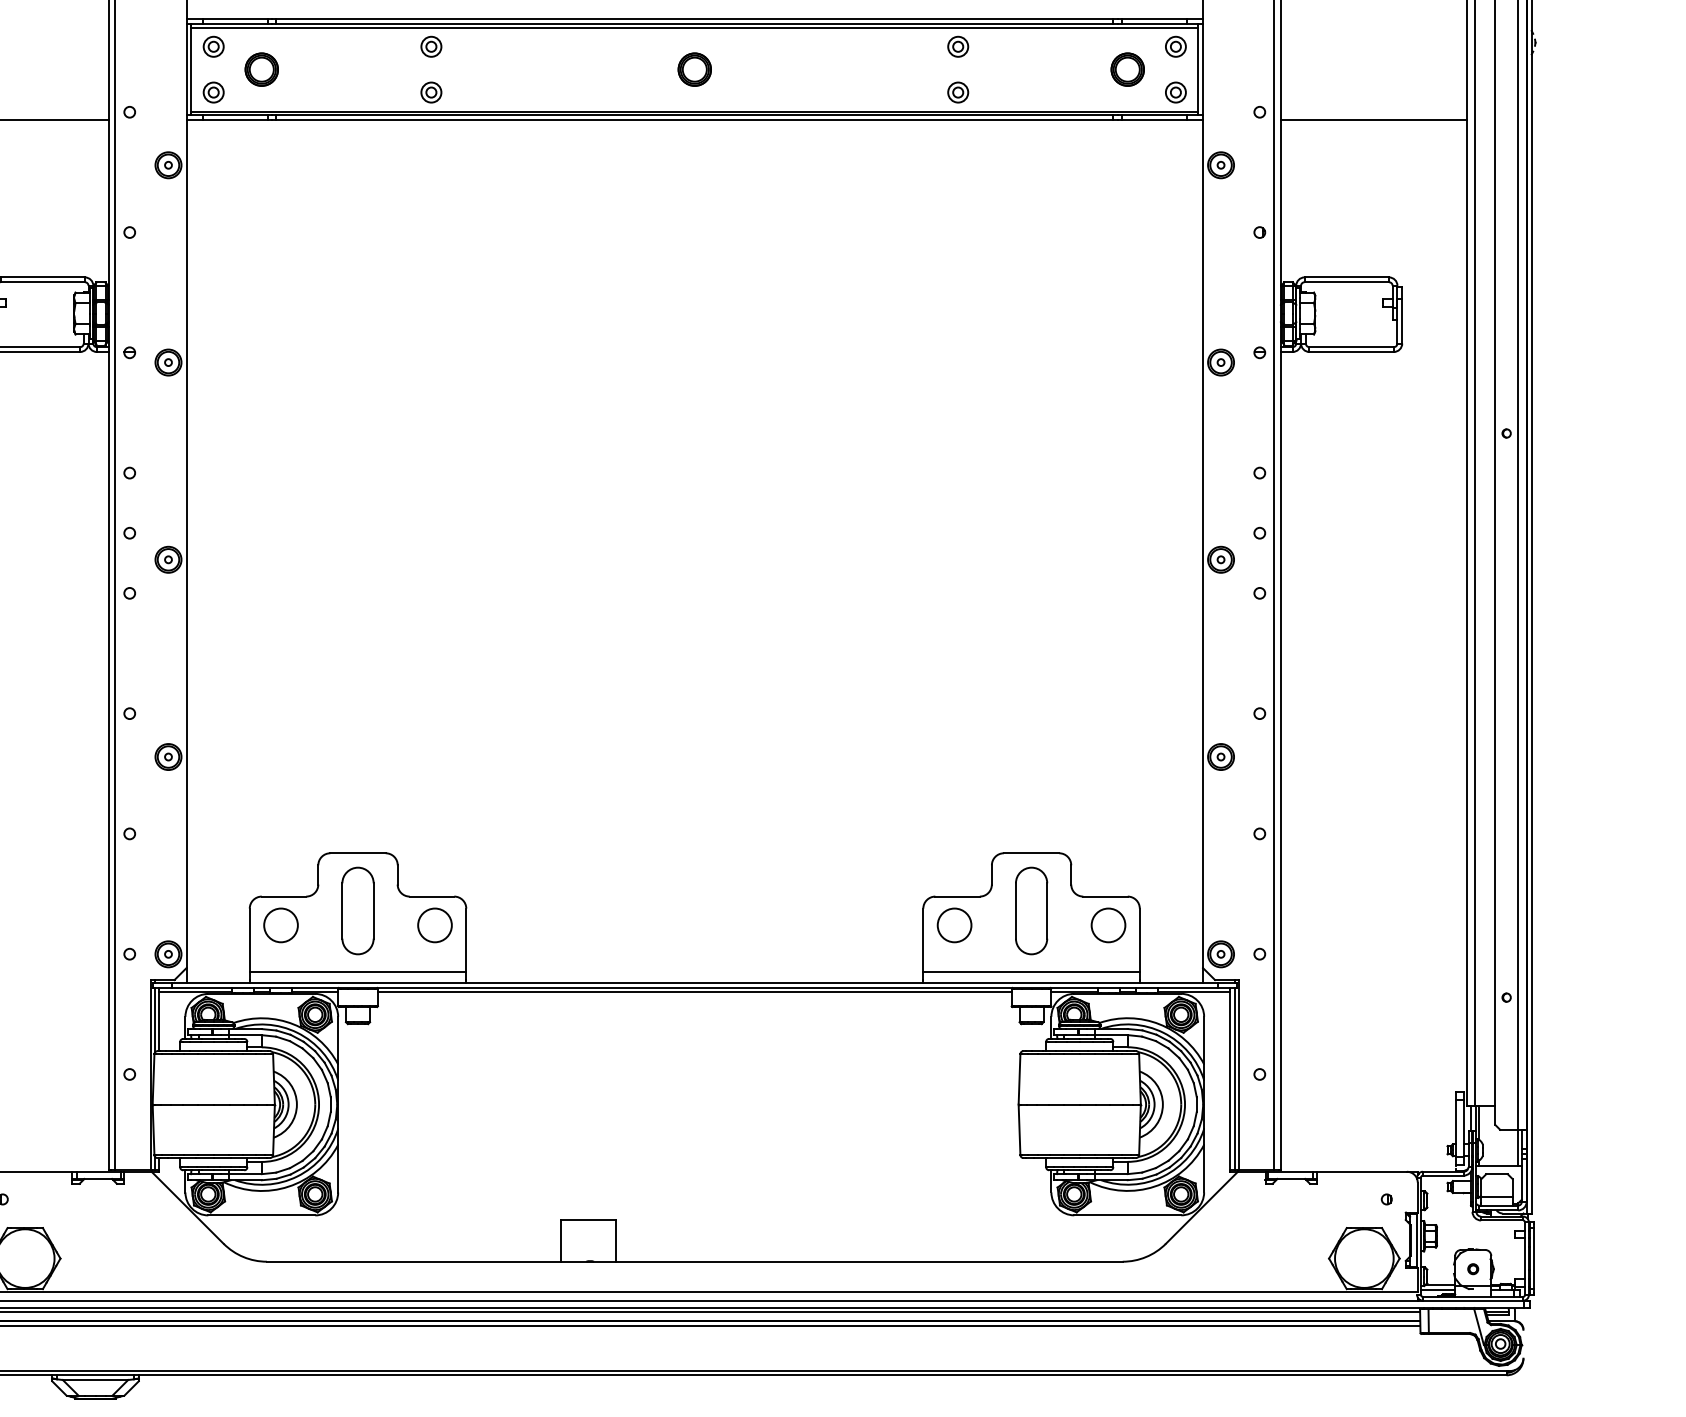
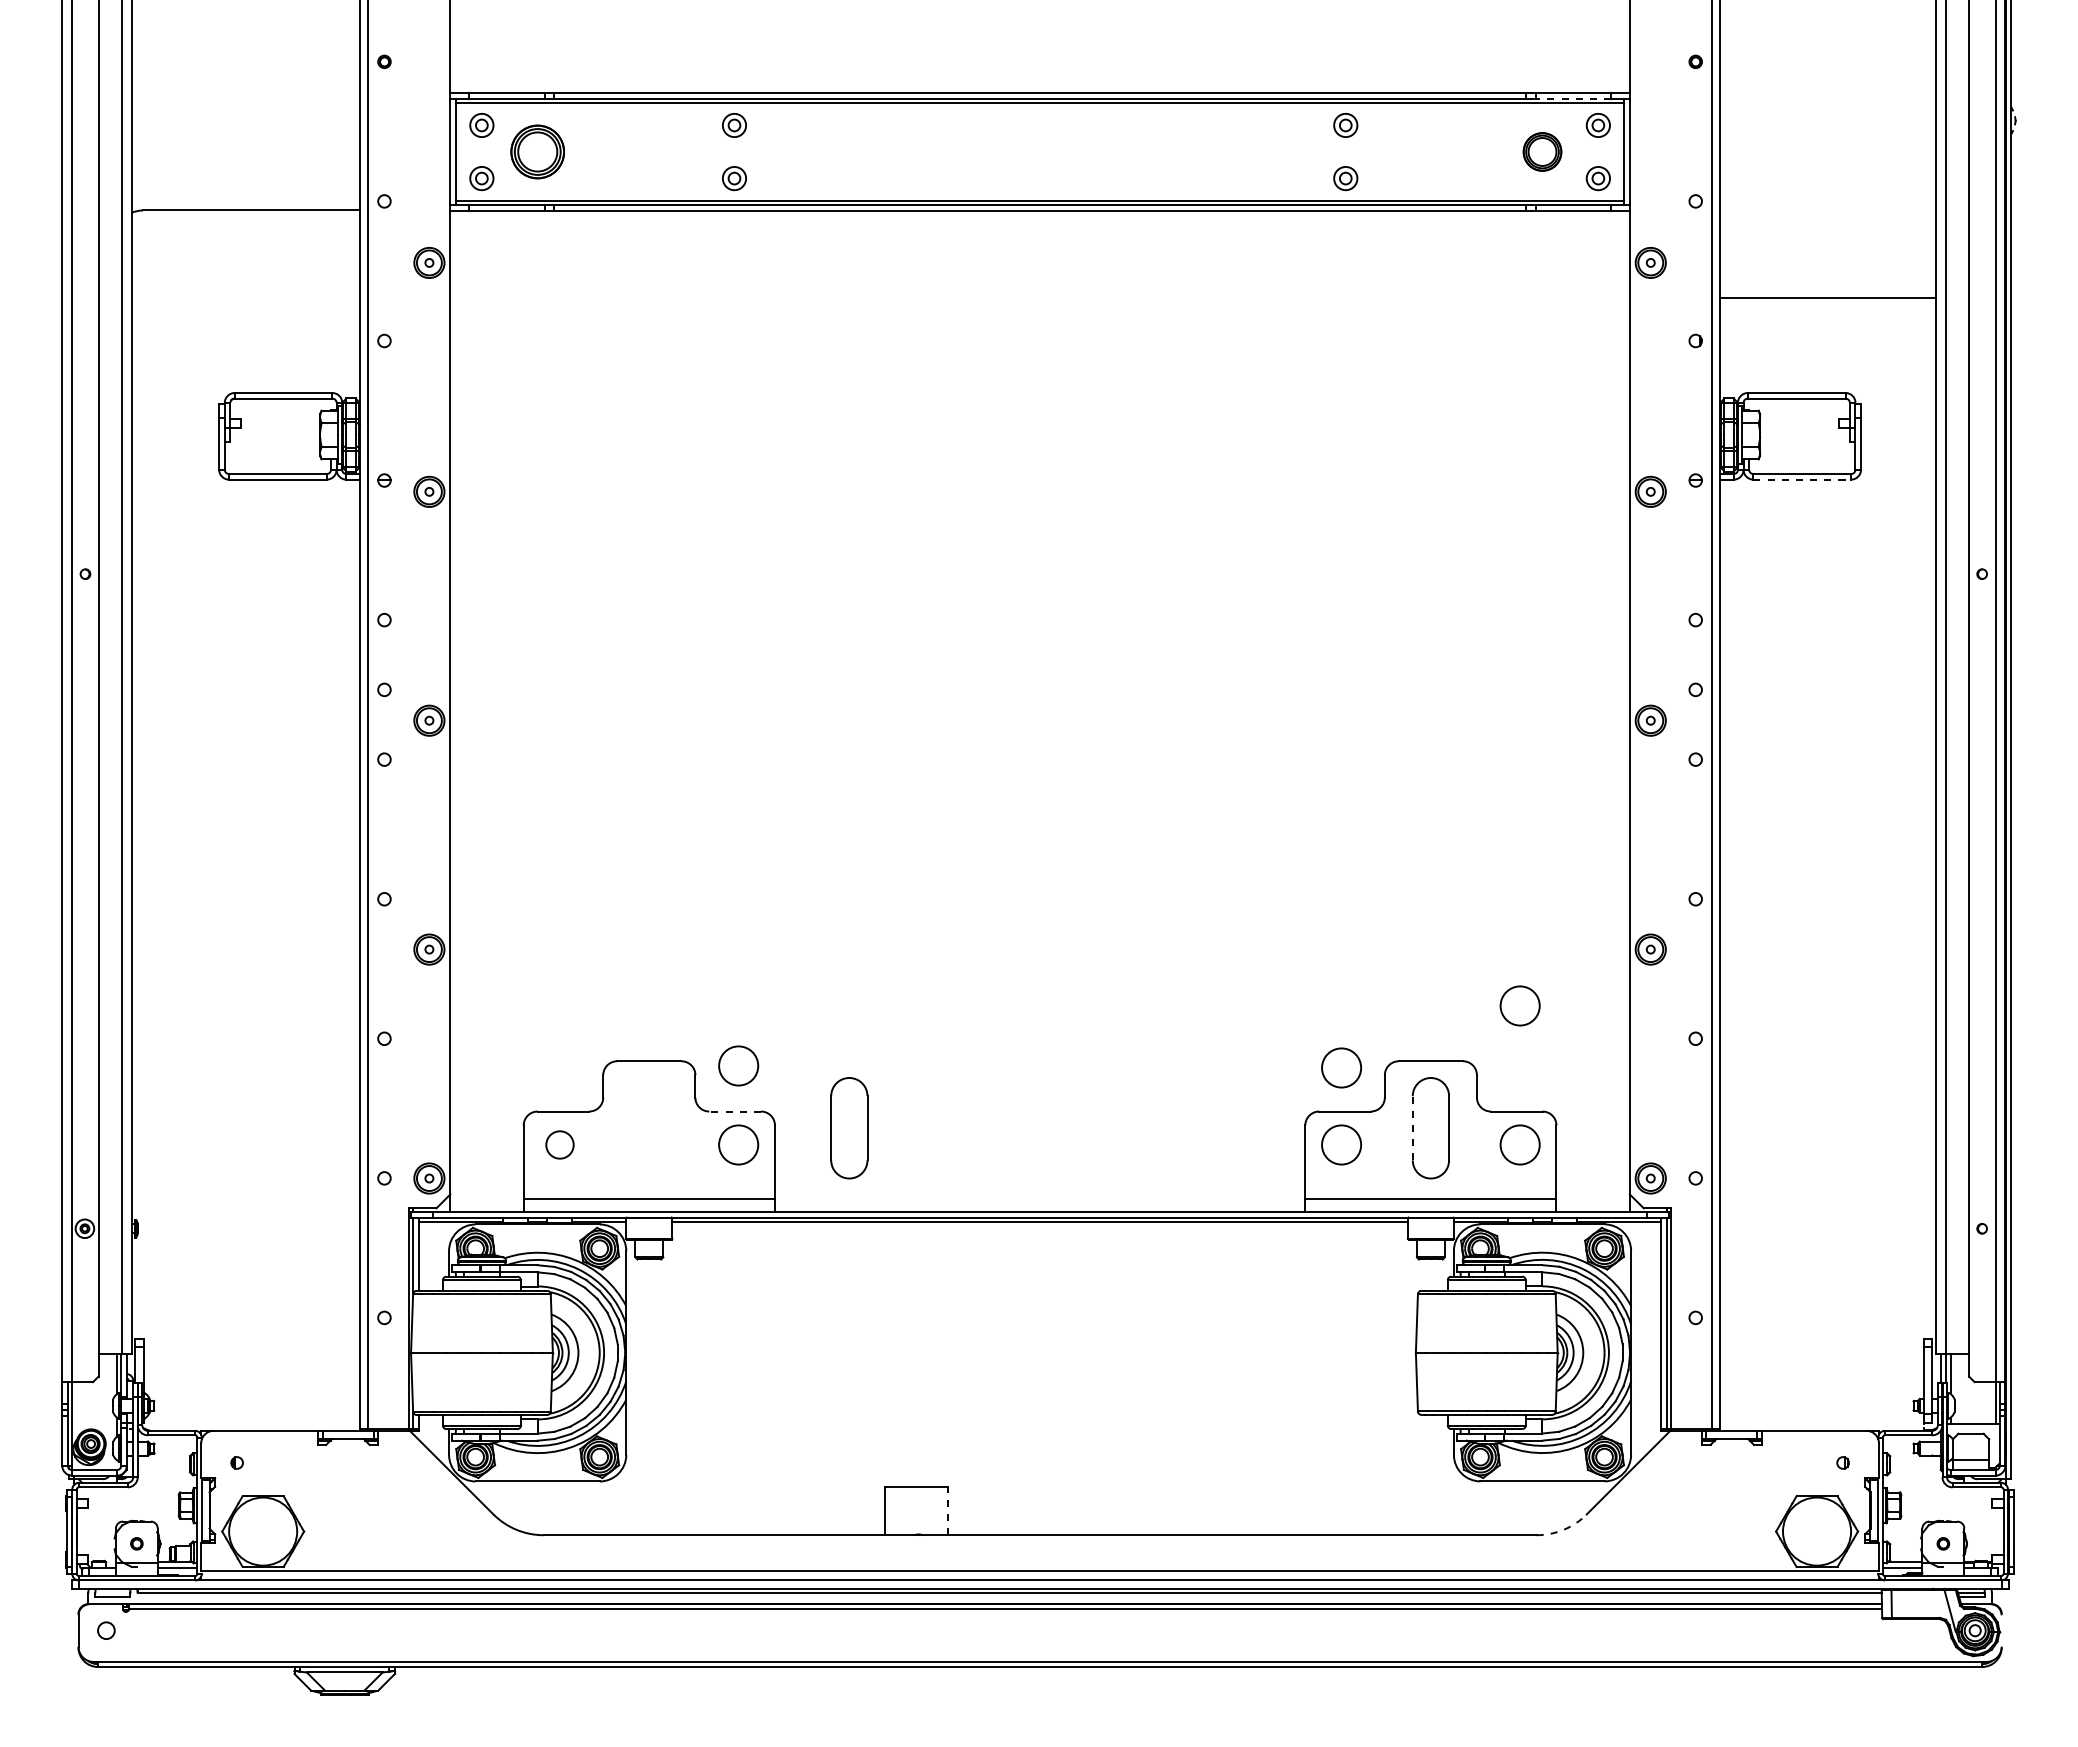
line: (1154, 23) -> (1573, 98), solid -> dashed
part: (261, 69) -> (537, 151), size x1.4
part: (694, 69) -> (1039, 151), removed
line: (1373, 120) -> (1827, 298), moved
line: (1351, 351) -> (1802, 479), solid -> dashed
circle: (1107, 805) -> (1519, 1005), added
circle: (434, 856) -> (738, 1065), added
circle: (954, 858) -> (1341, 1067), added
line: (432, 896) -> (735, 1111), solid -> dashed
line: (1015, 910) -> (1412, 1127), solid -> dashed
part: (358, 911) -> (849, 1128), moved
circle: (280, 925) -> (559, 1144), size x0.7
line: (615, 1241) -> (948, 1511), solid -> dashed
arc: (1145, 1256) -> (1563, 1529), solid -> dashed

